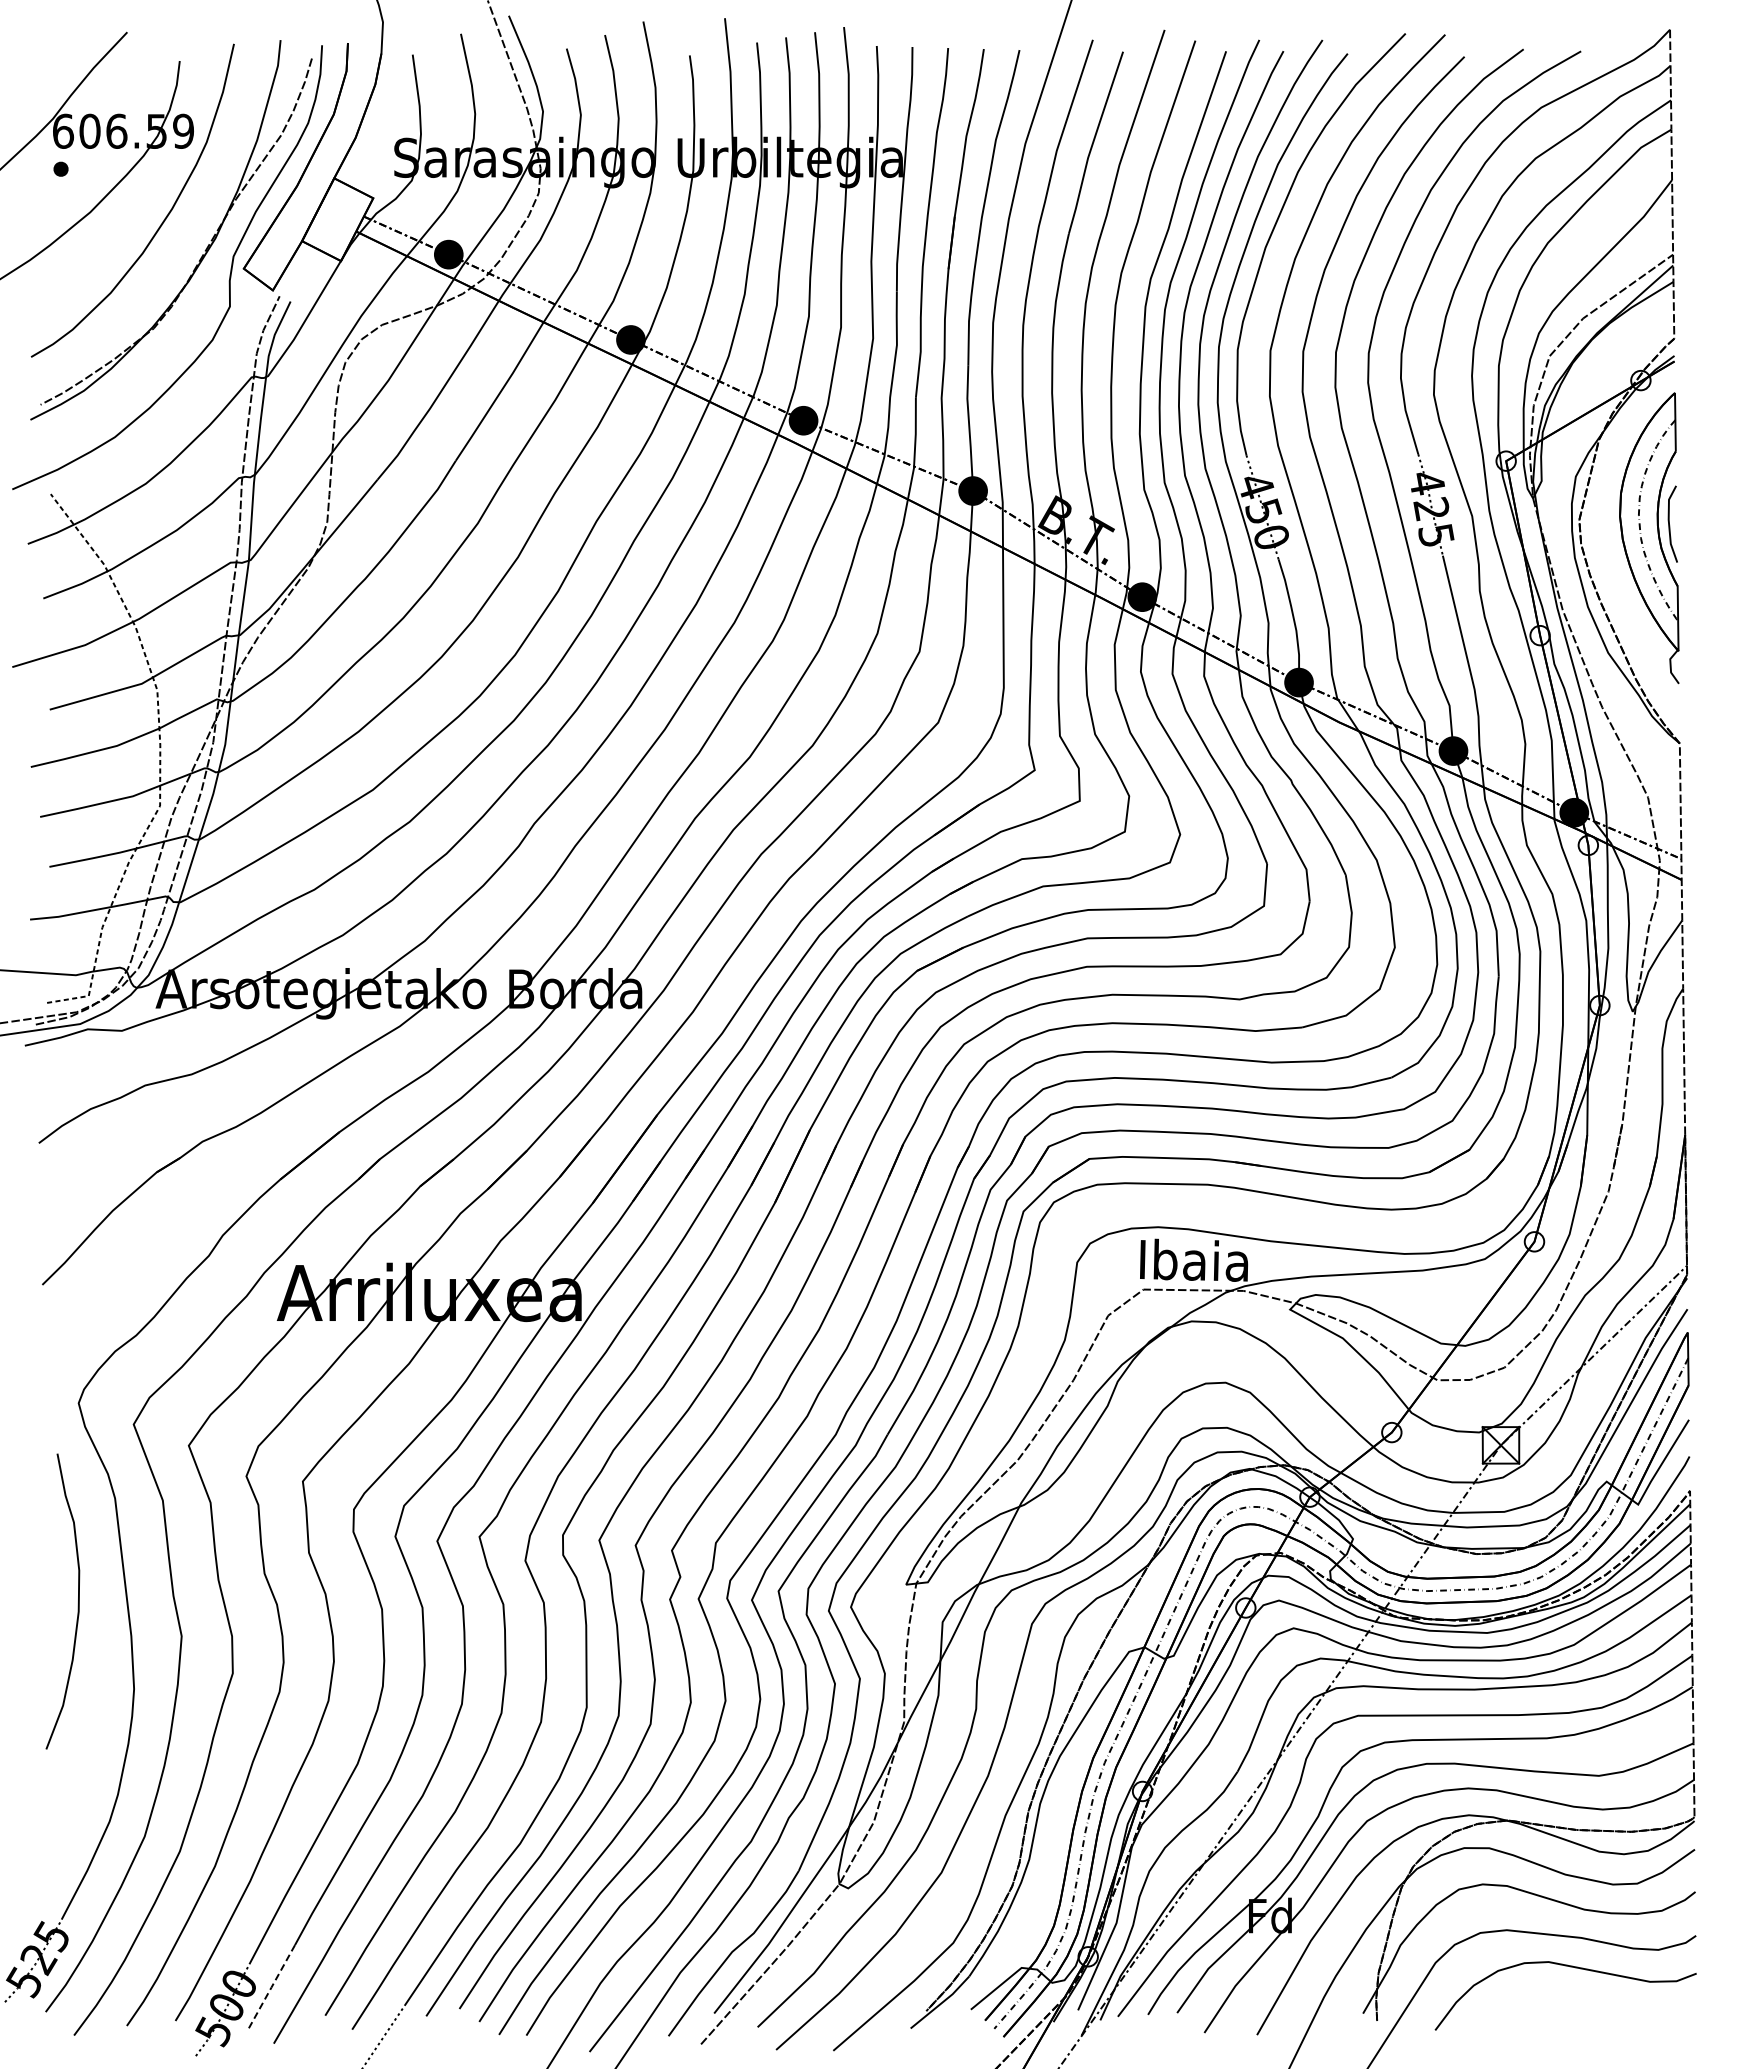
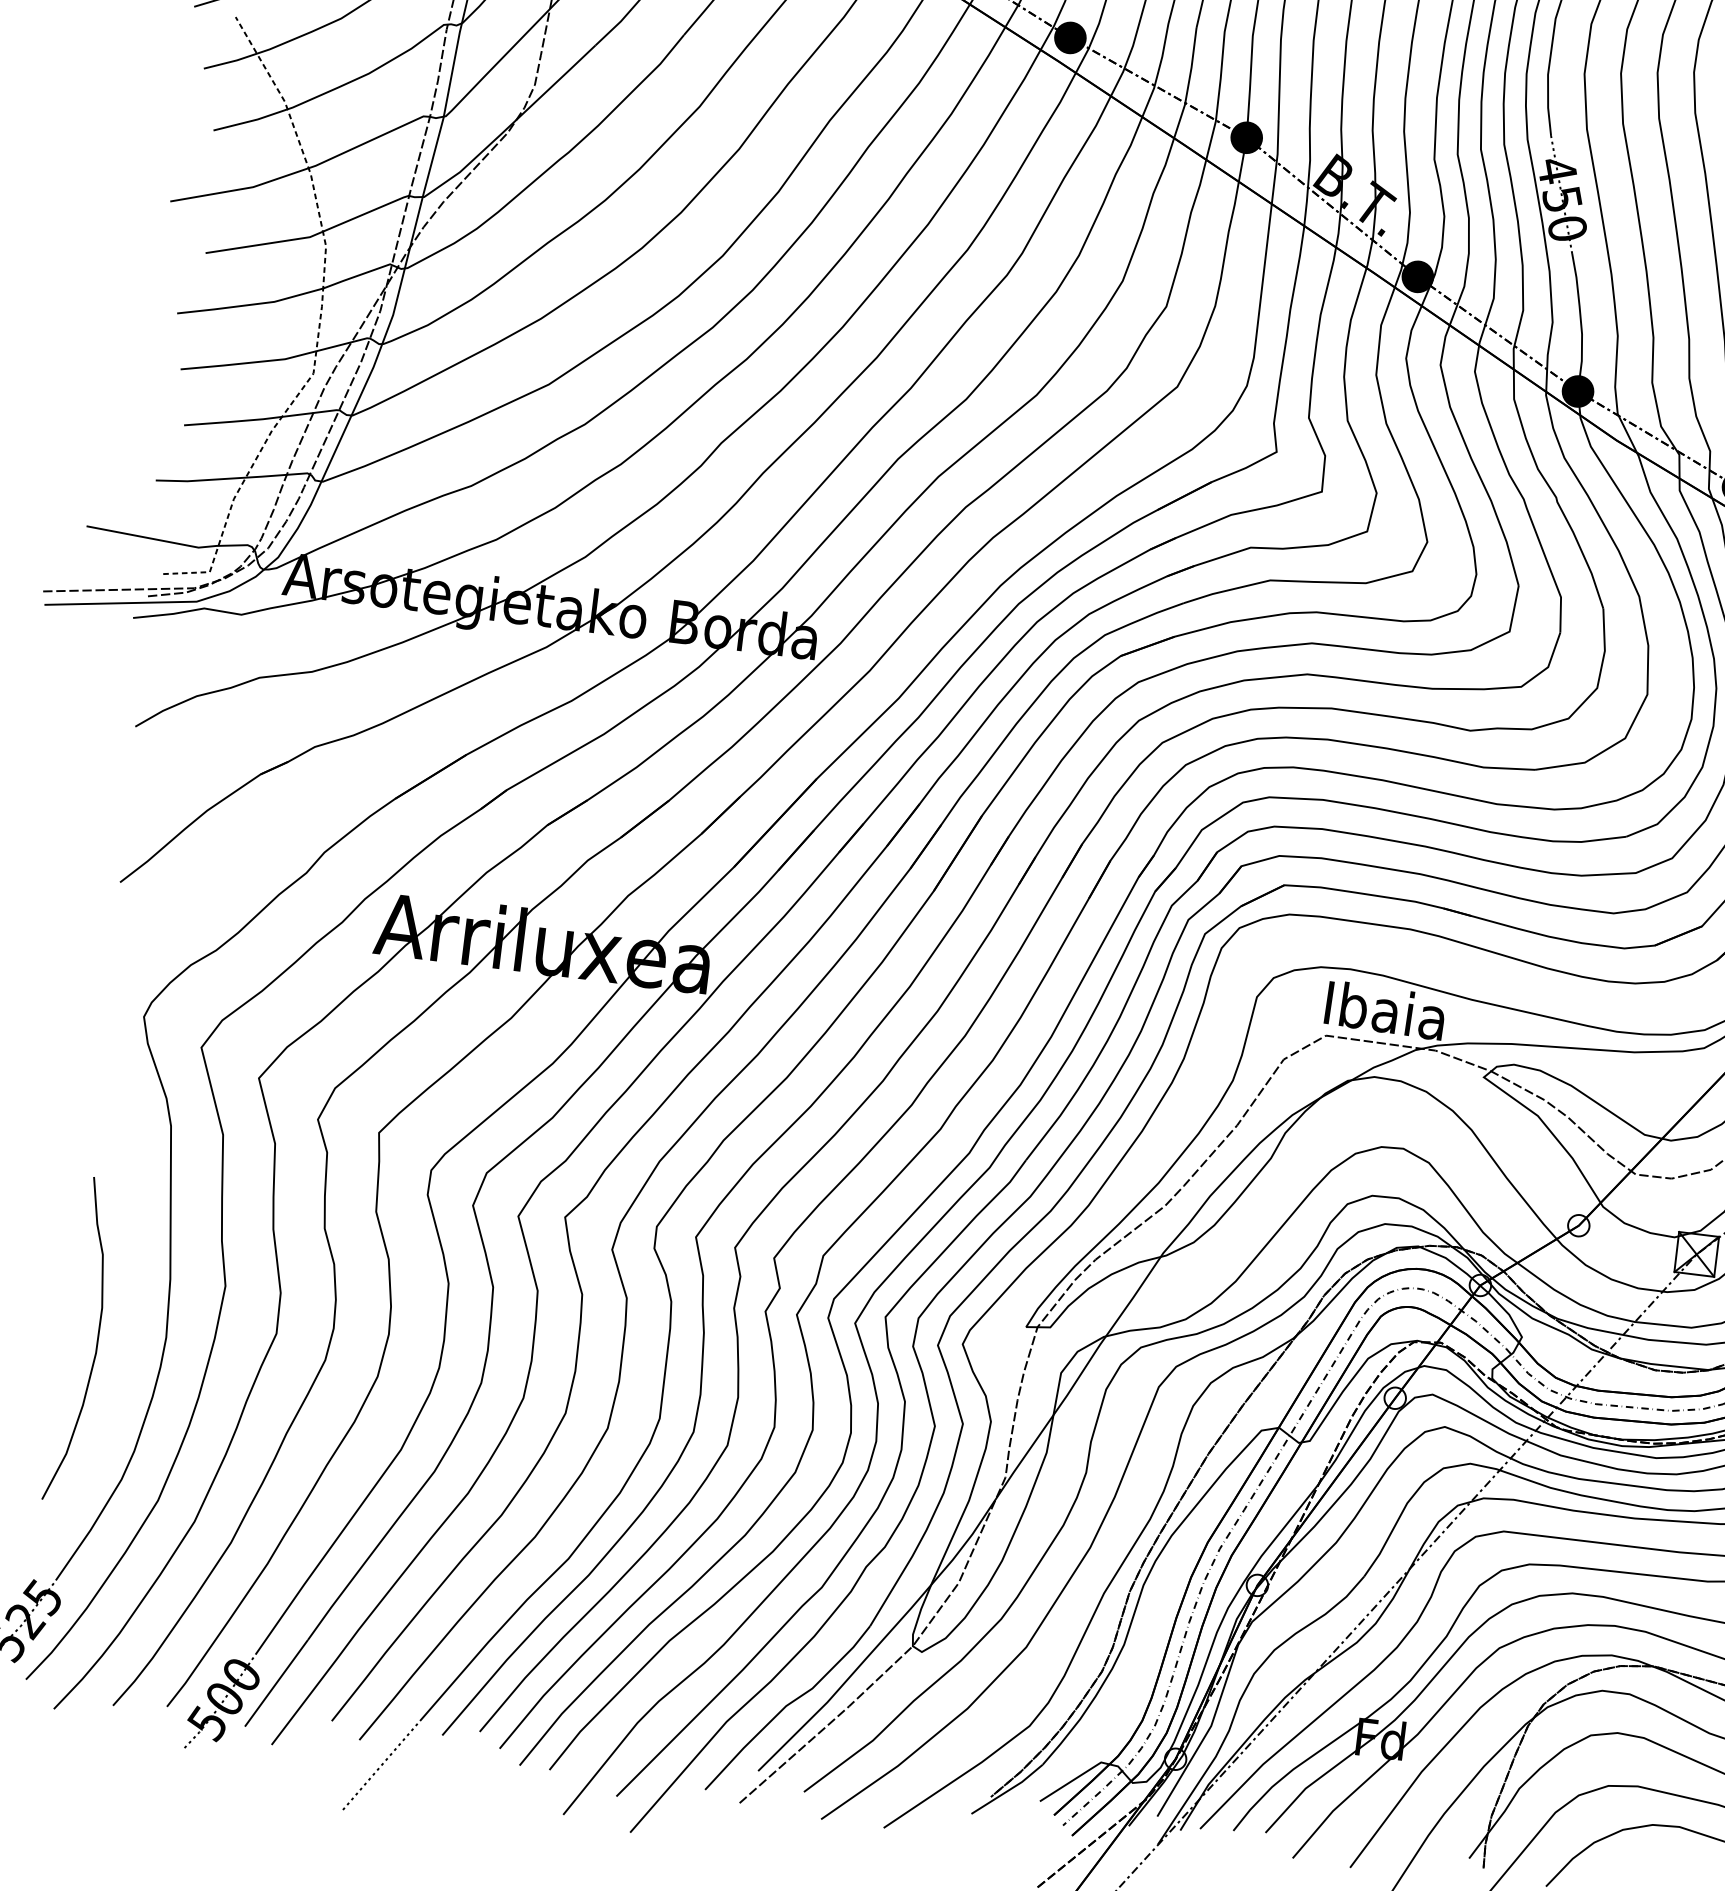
curve: (77, 1603) -> (95, 1343), moved
line: (271, 1987) -> (276, 1683), dashed -> solid

